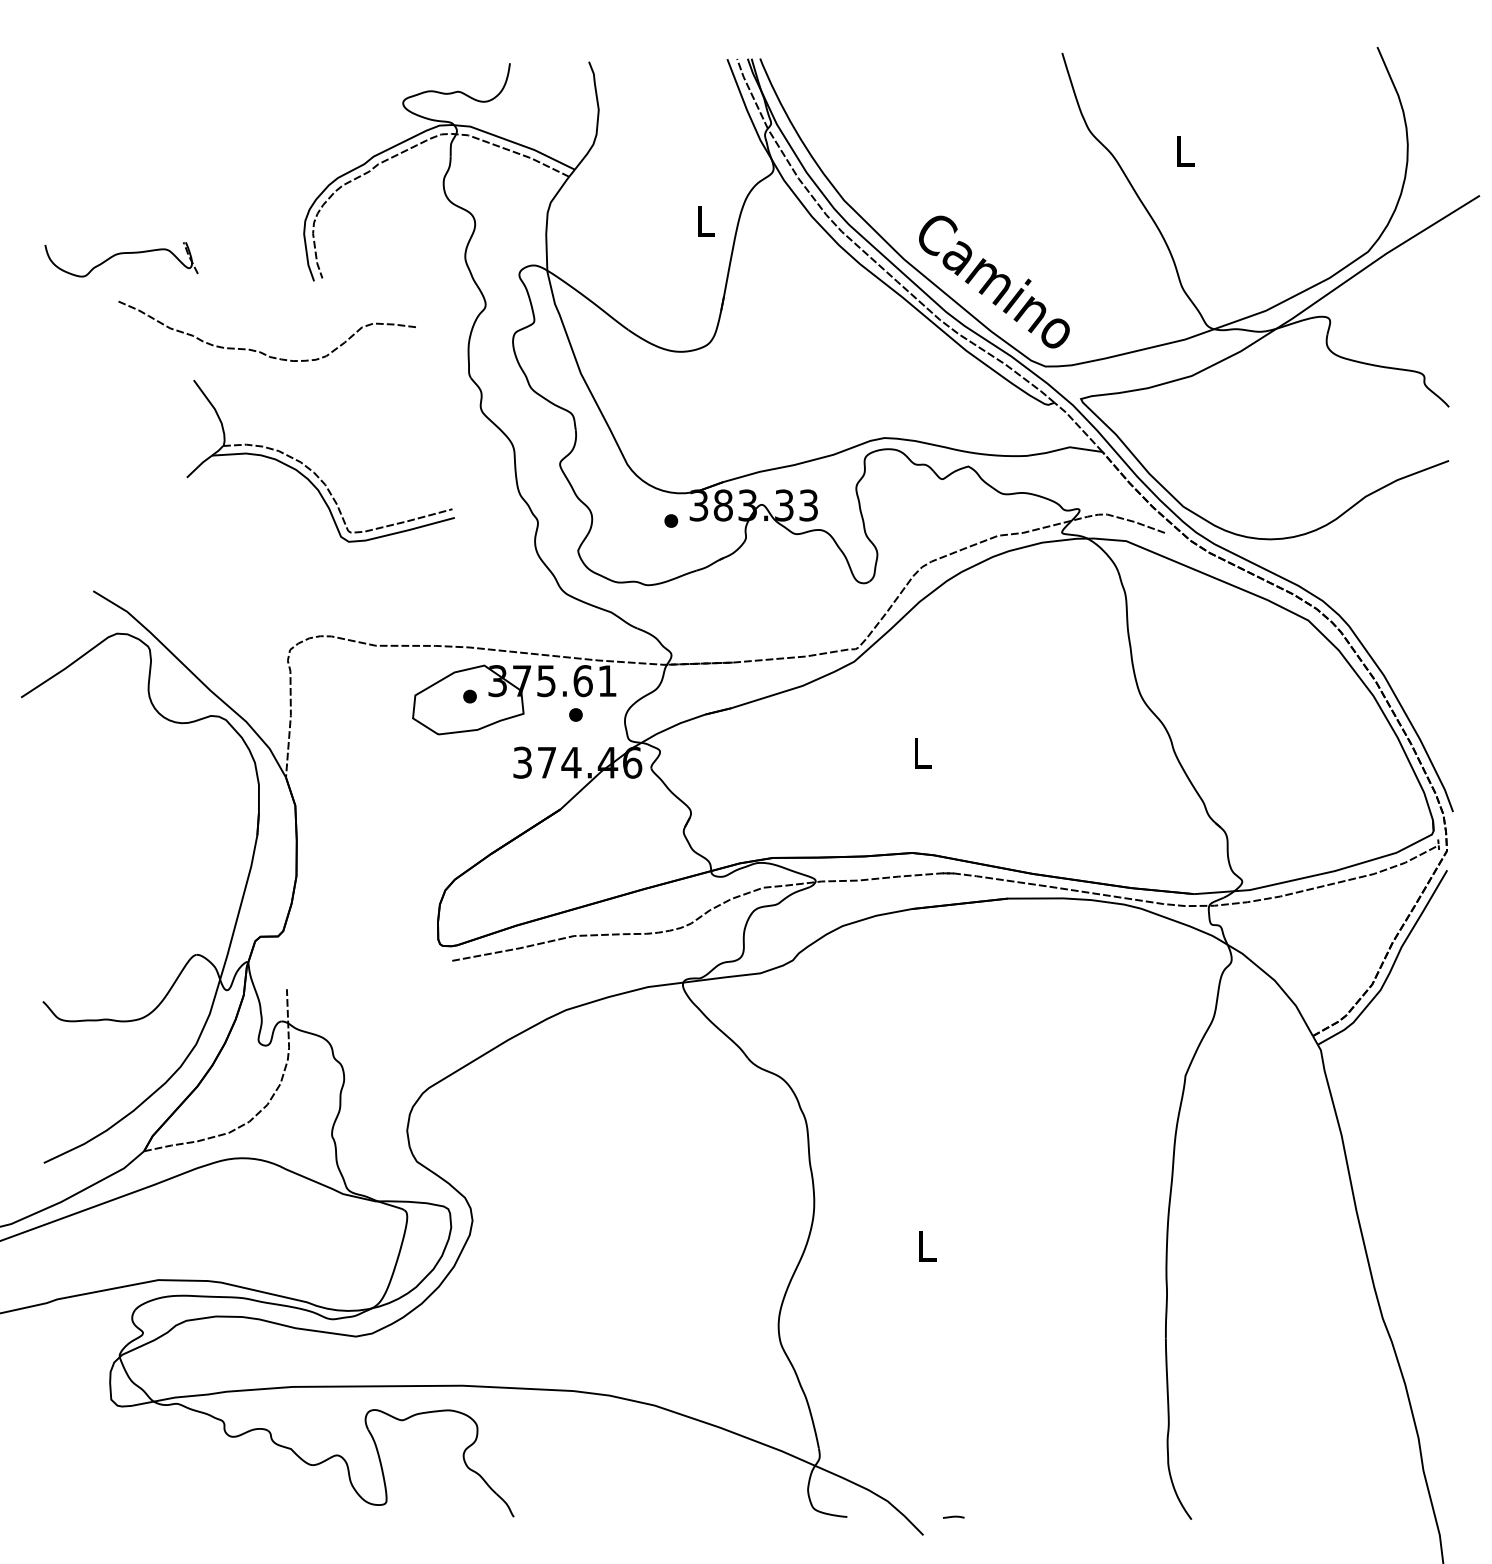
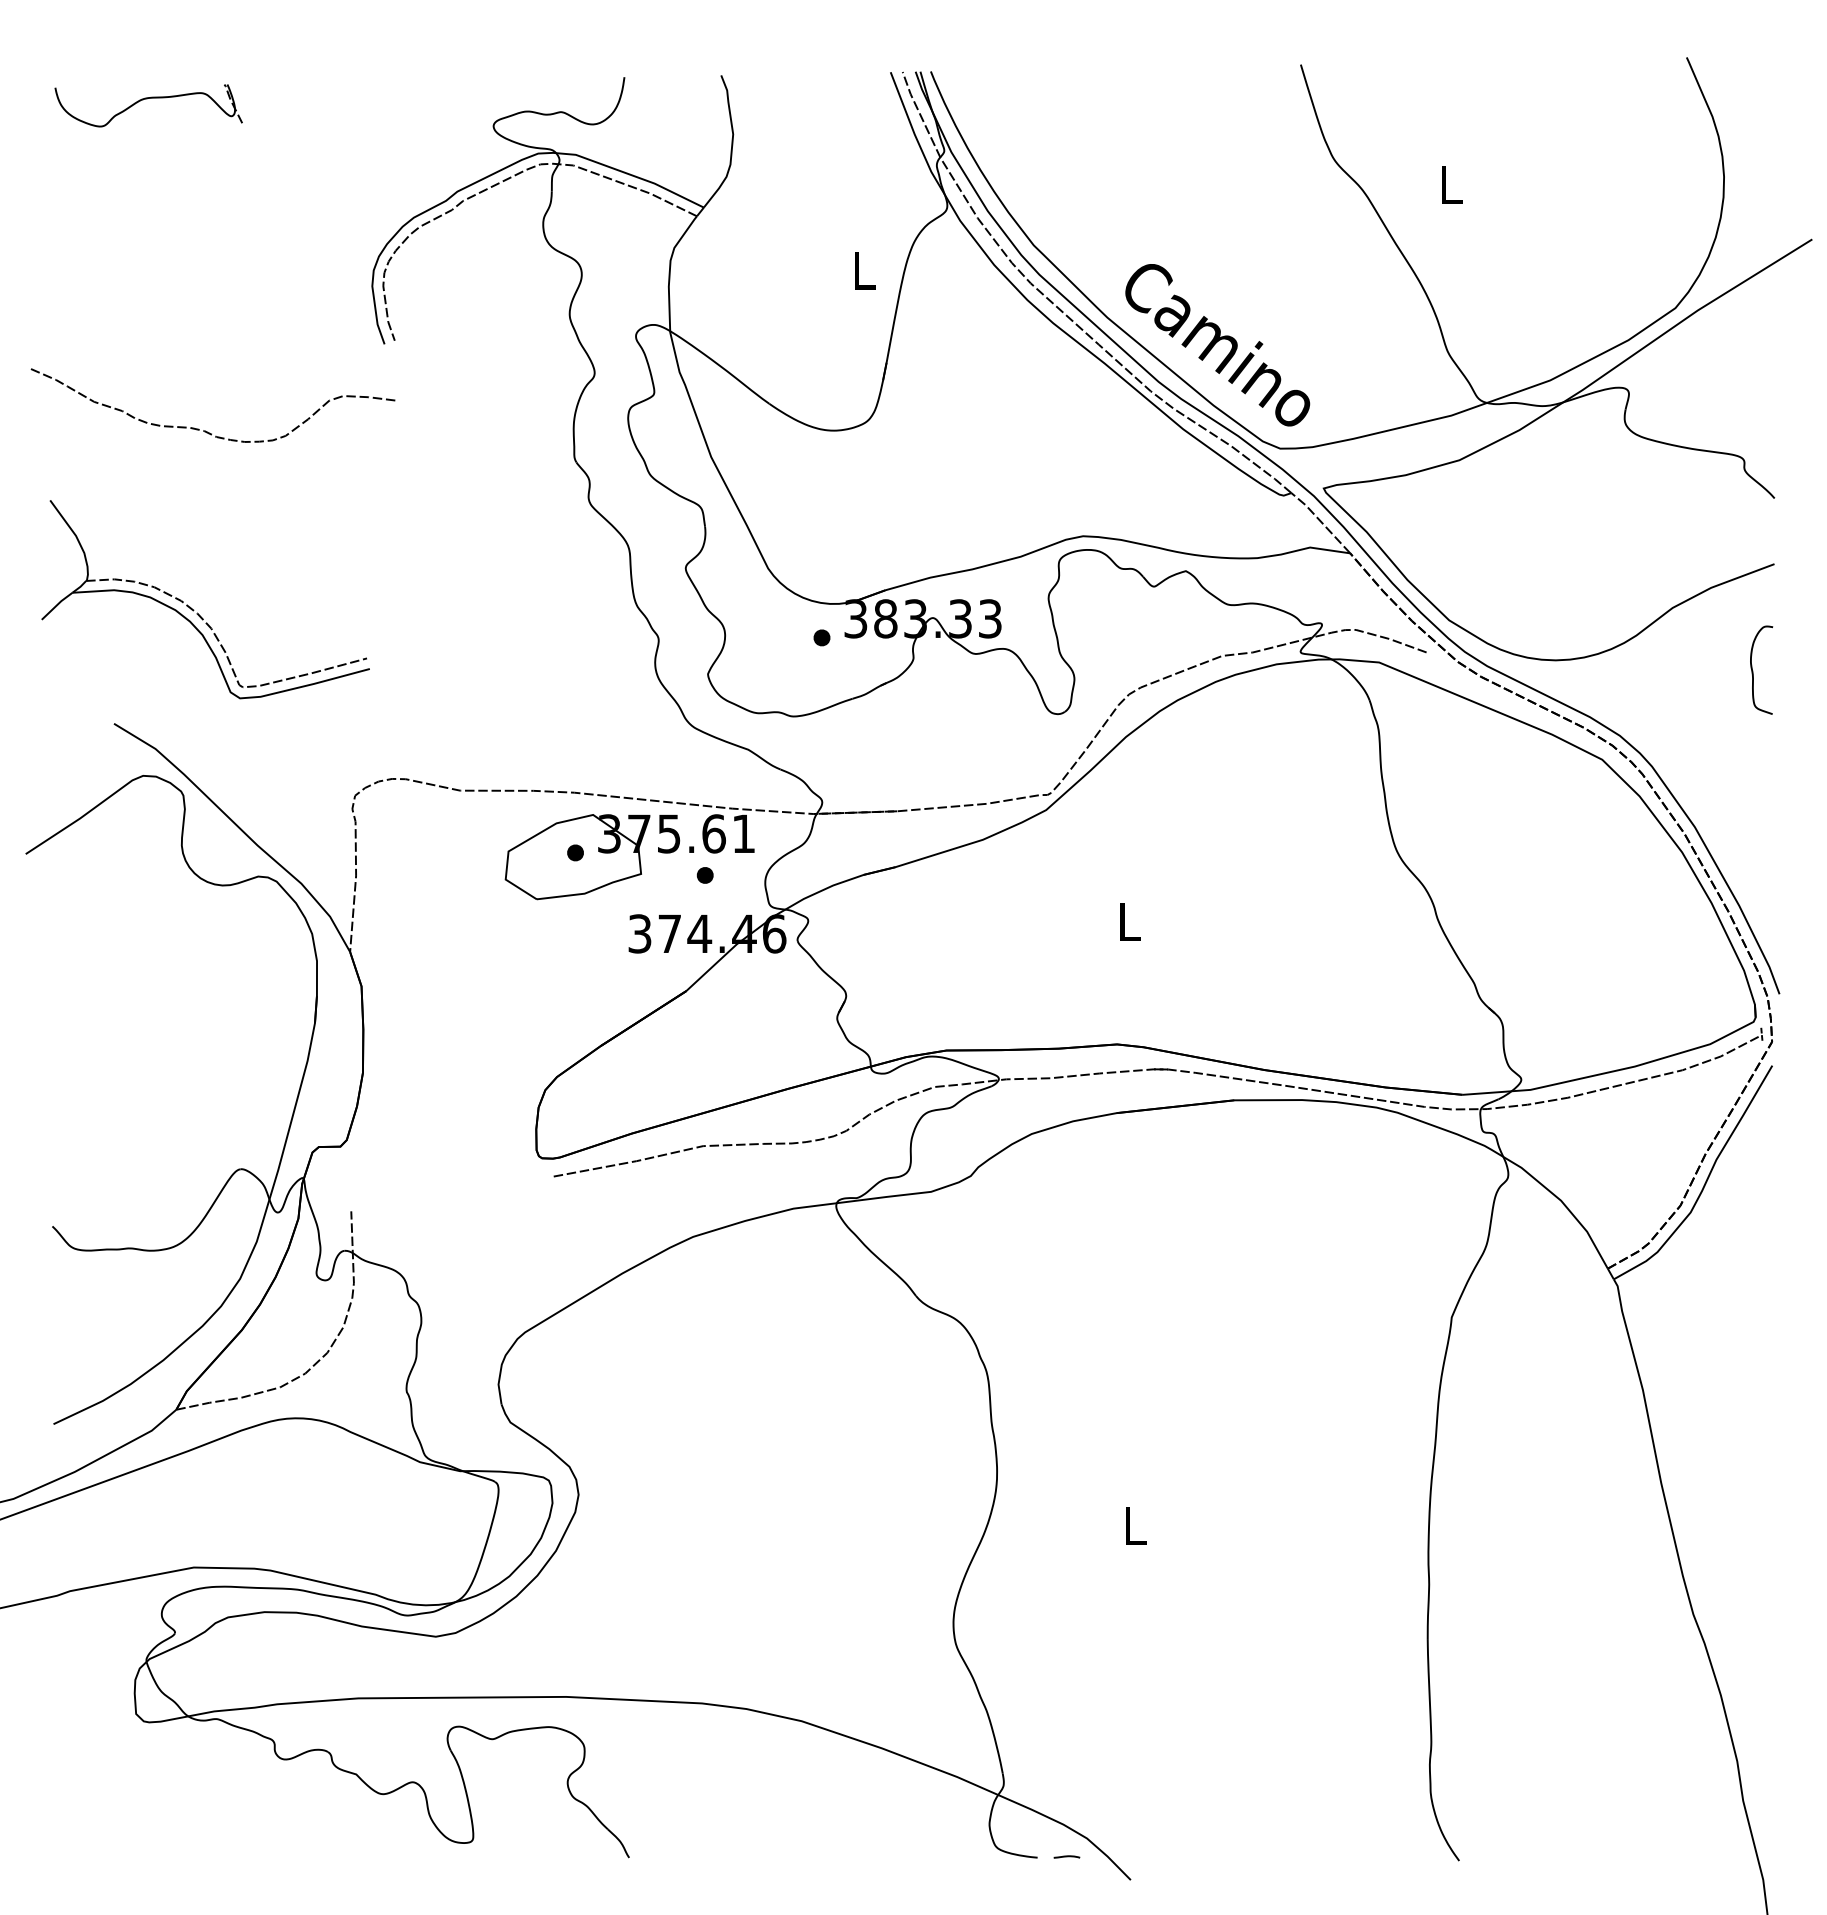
part: (120, 254) -> (147, 99), moved
curve: (260, 351) -> (205, 430), moved
part: (314, 471) -> (197, 612), moved
curve: (1431, 547) -> (1753, 670), added
line: (953, 1516) -> (1066, 1856), moved

